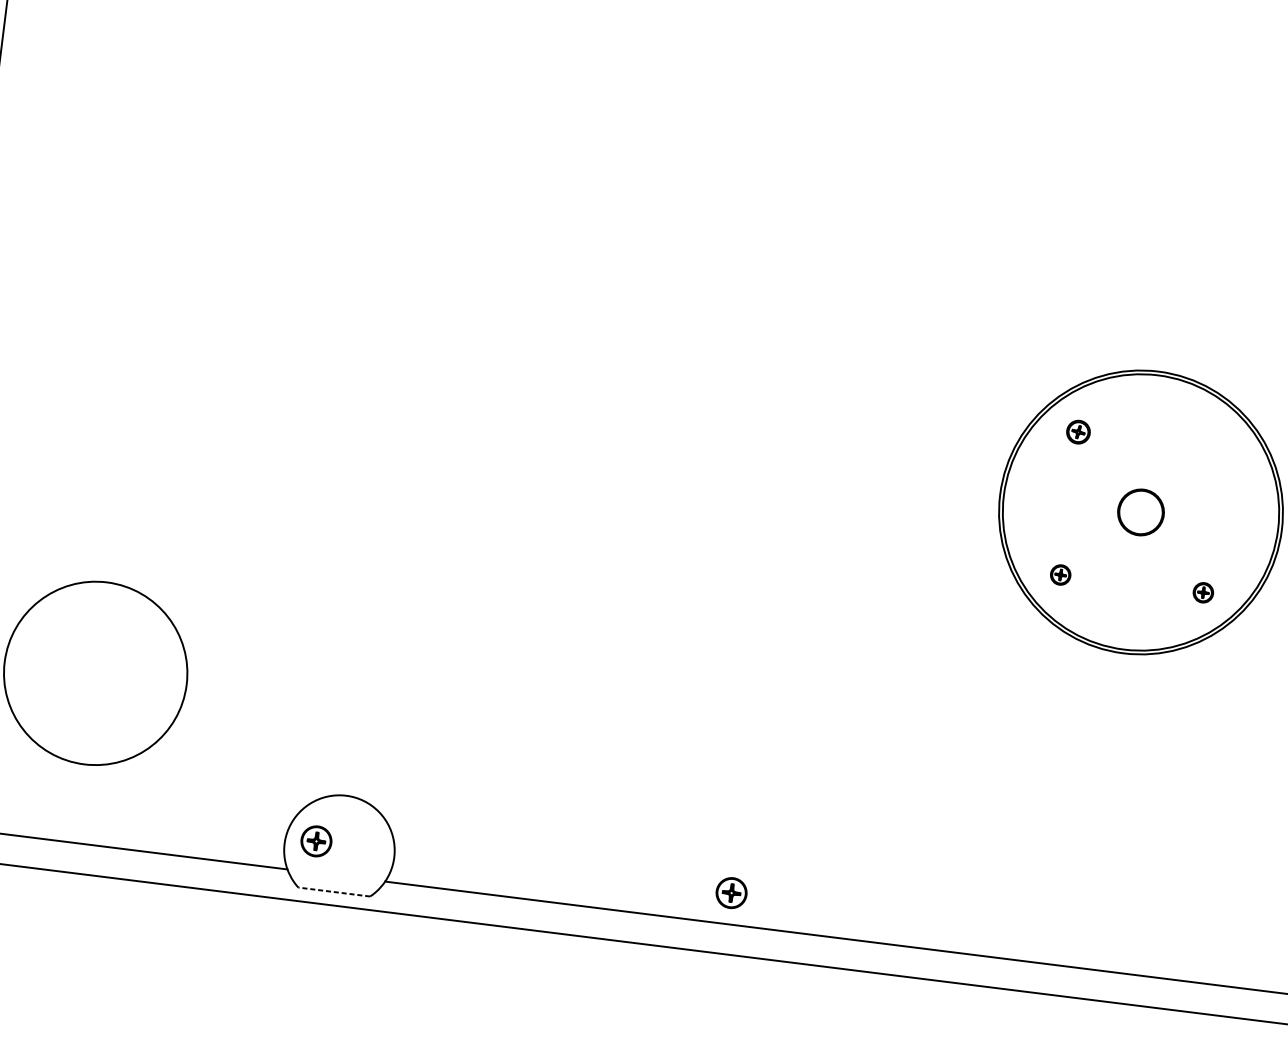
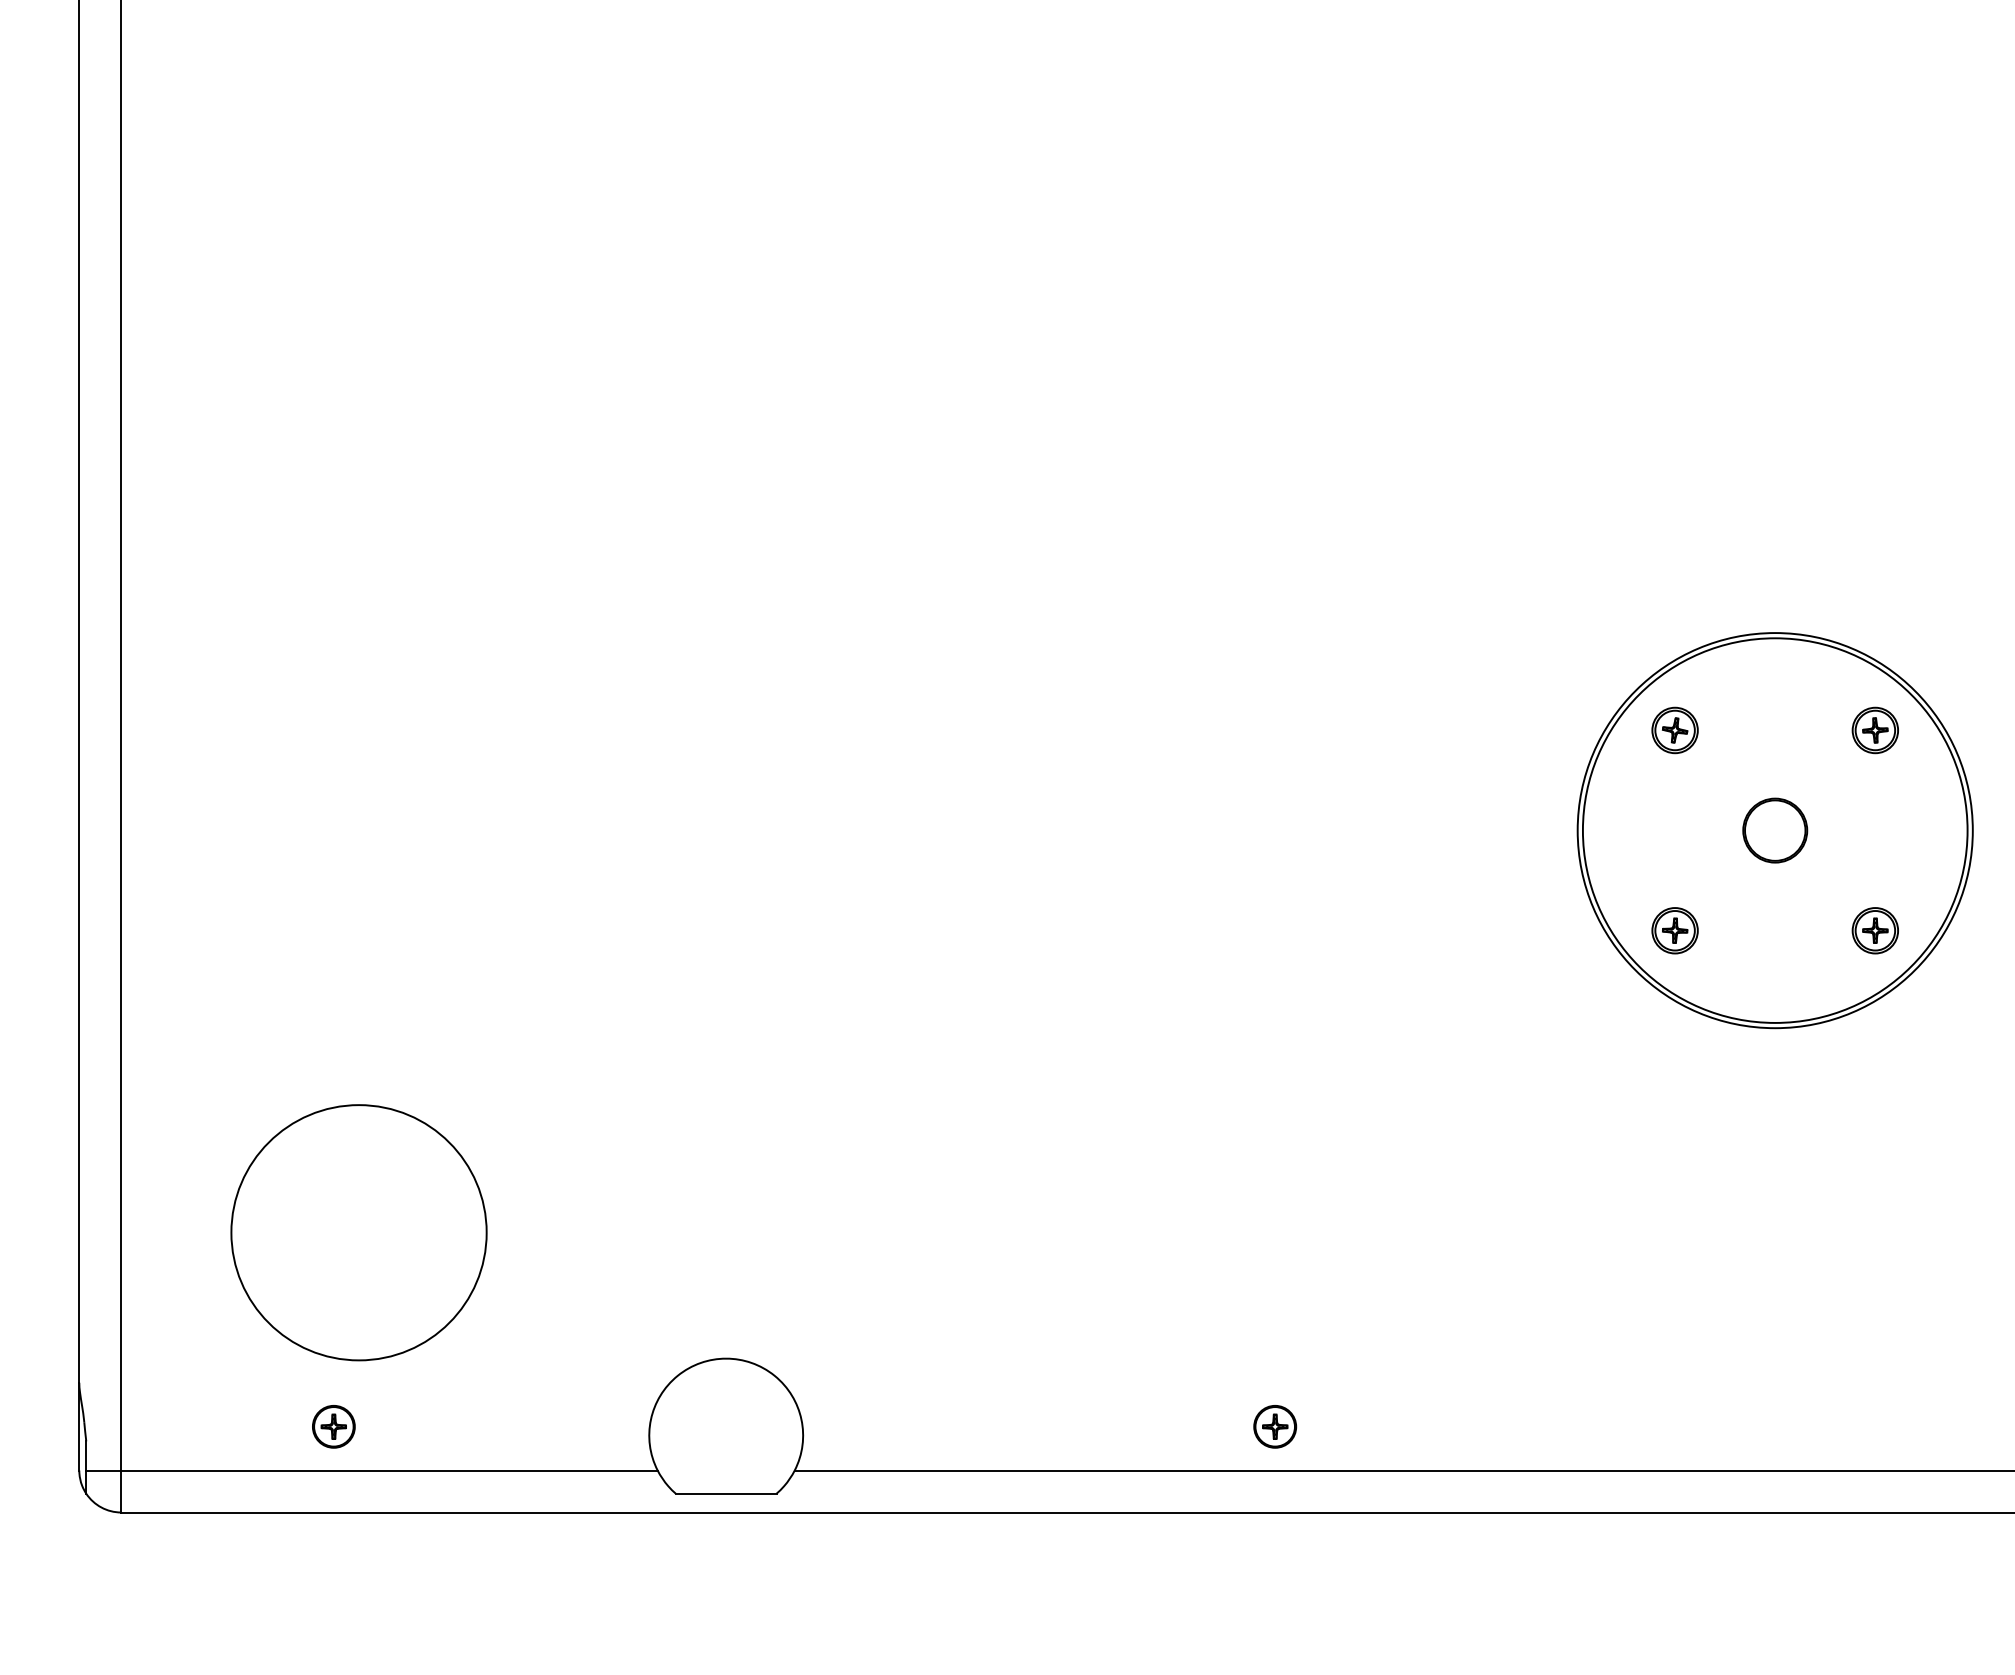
part: (1078, 432) -> (1674, 730), size x1.43
part: (1220, 449) -> (1874, 730), added
part: (1060, 574) -> (1674, 930), size x1.67
part: (1202, 592) -> (1874, 930), size x1.67
part: (316, 841) -> (333, 1426), moved
line: (333, 891) -> (725, 1493), dashed -> solid

